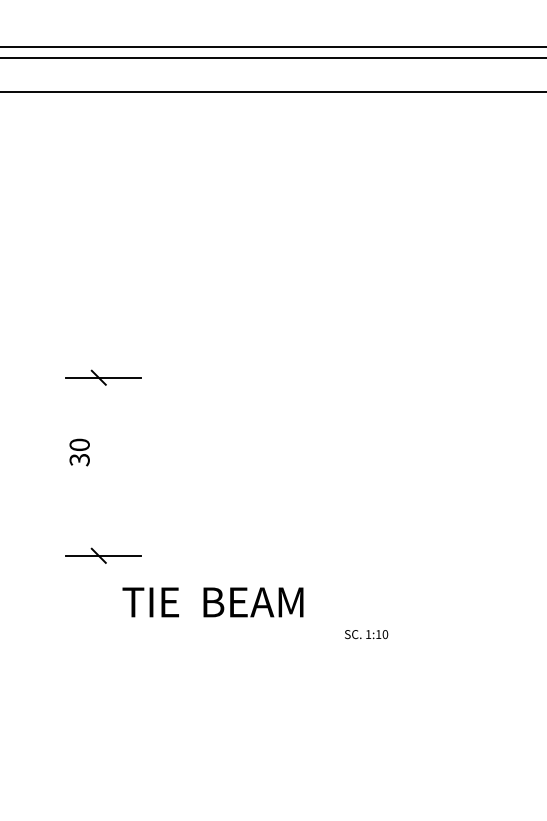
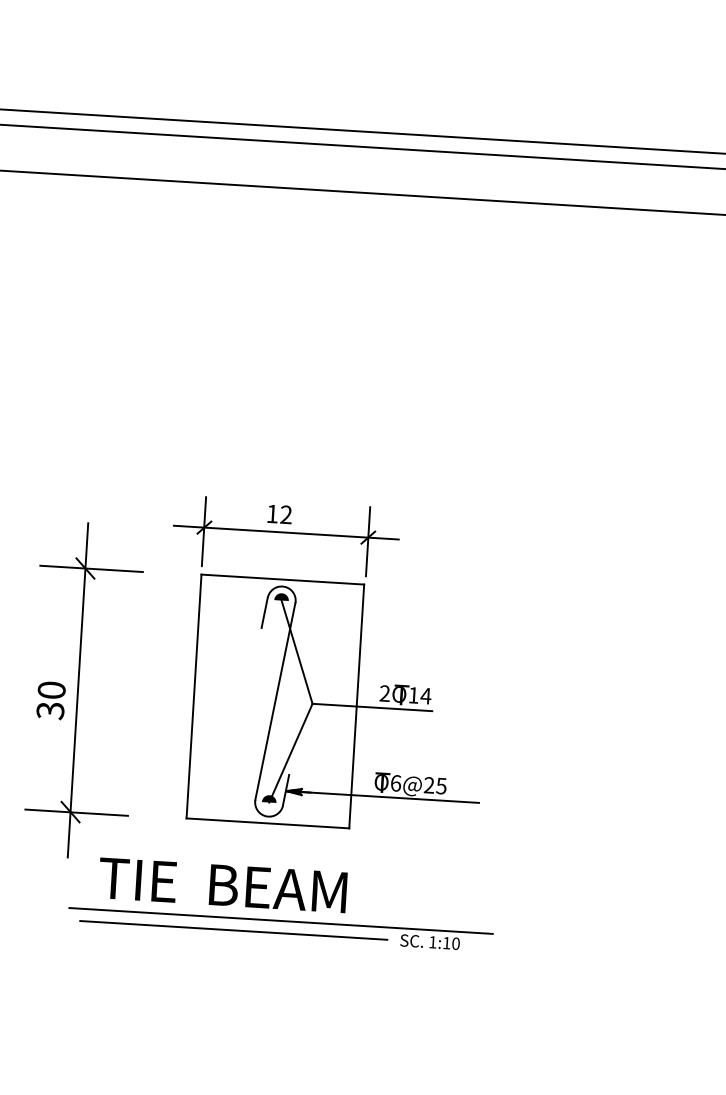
part: (278, 437) -> (326, 665), added
text: (79, 452) -> (50, 700), moved
line: (98, 466) -> (77, 689), added
line: (256, 625) -> (280, 920), added
line: (222, 634) -> (233, 930), added

